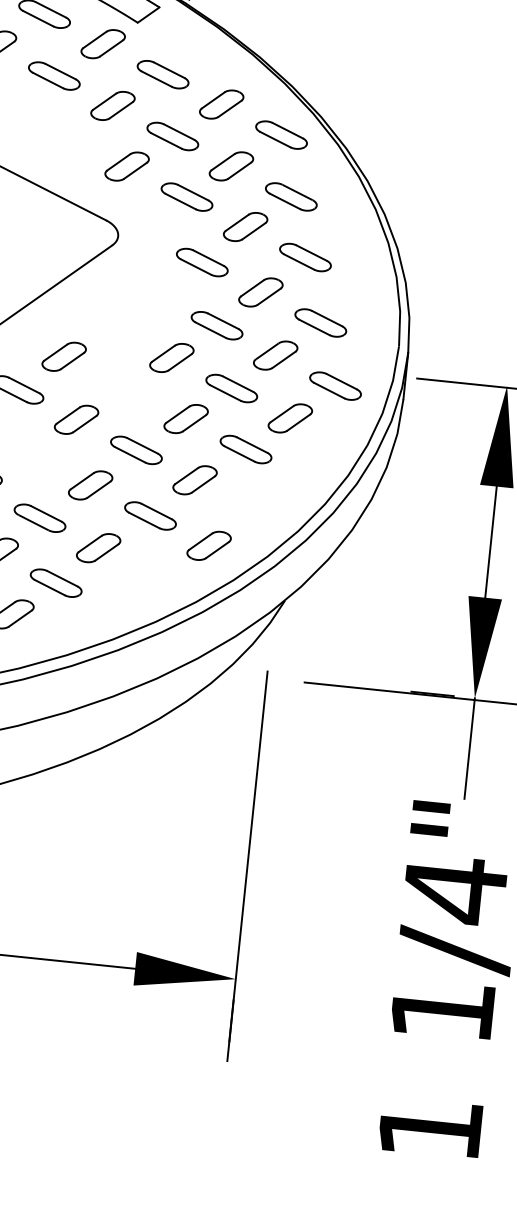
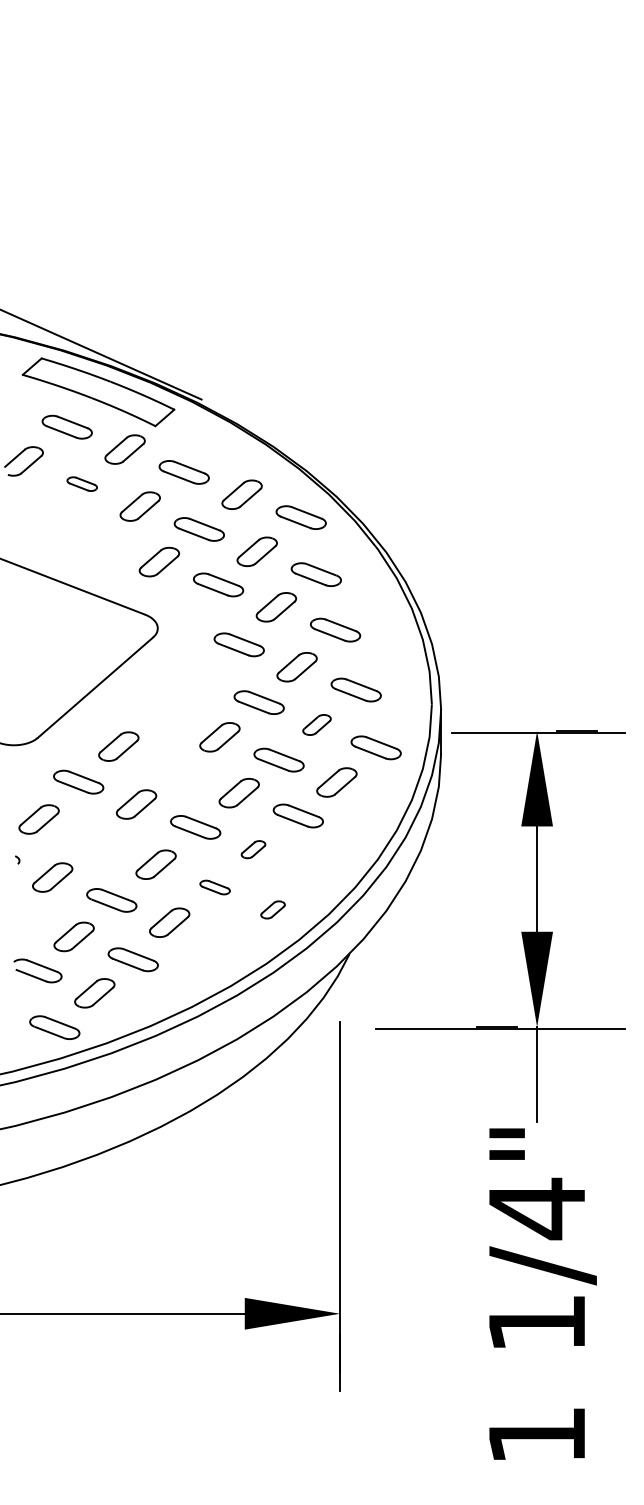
part: (53, 75) -> (81, 483), size x0.6
part: (275, 355) -> (316, 724), size x0.7
part: (195, 480) -> (253, 849), size x0.6
part: (149, 515) -> (214, 887), size x0.6
part: (208, 545) -> (272, 909), size x0.6

